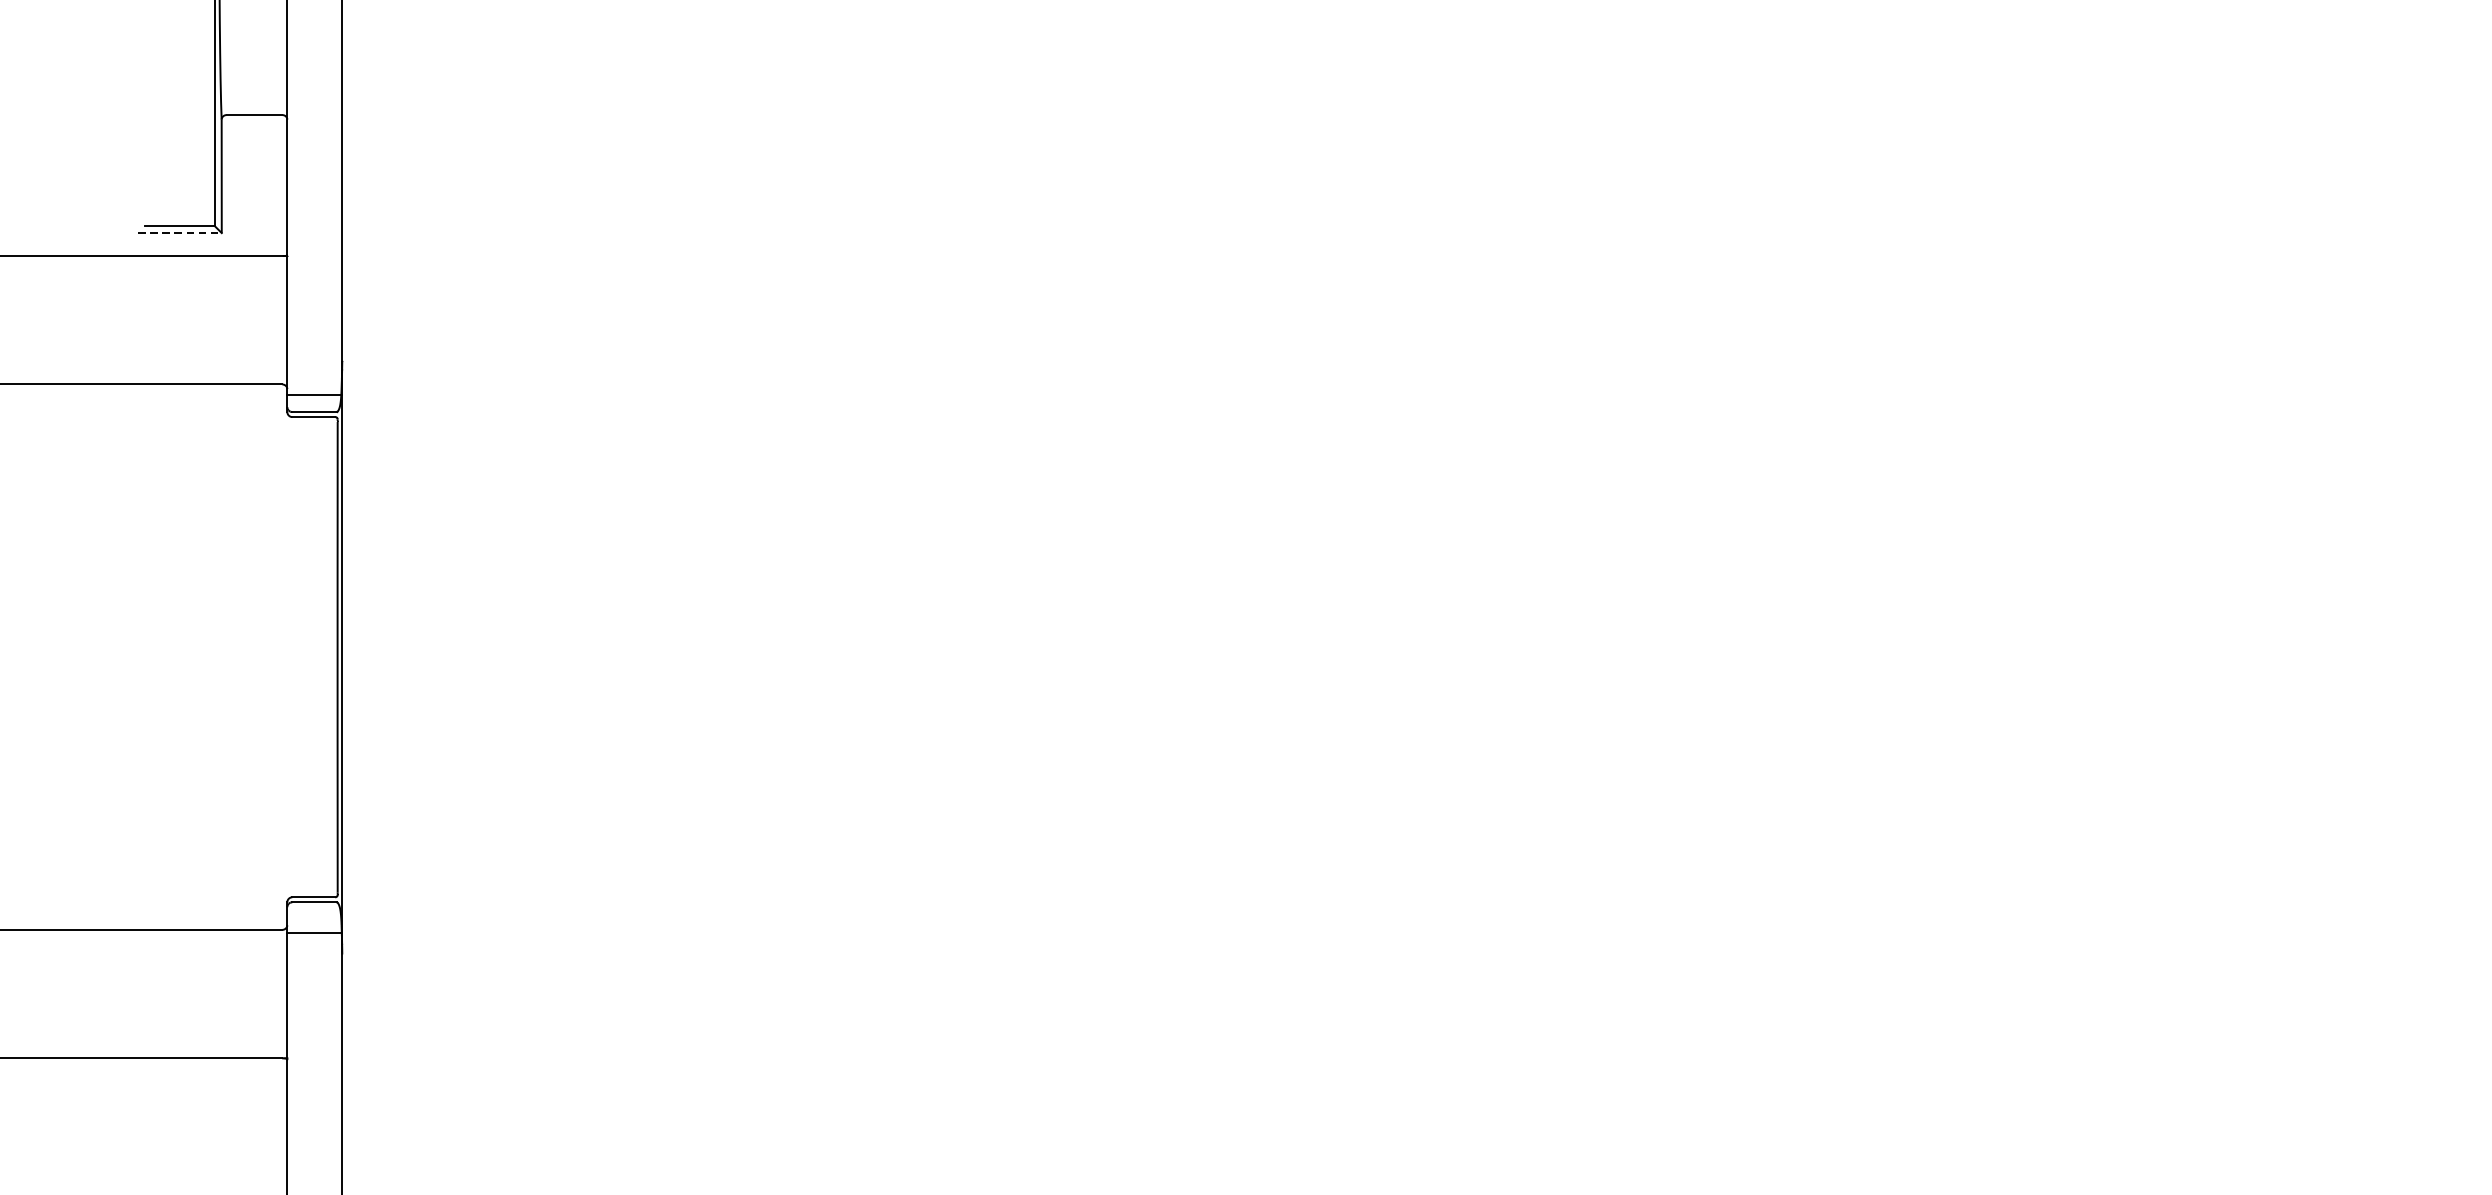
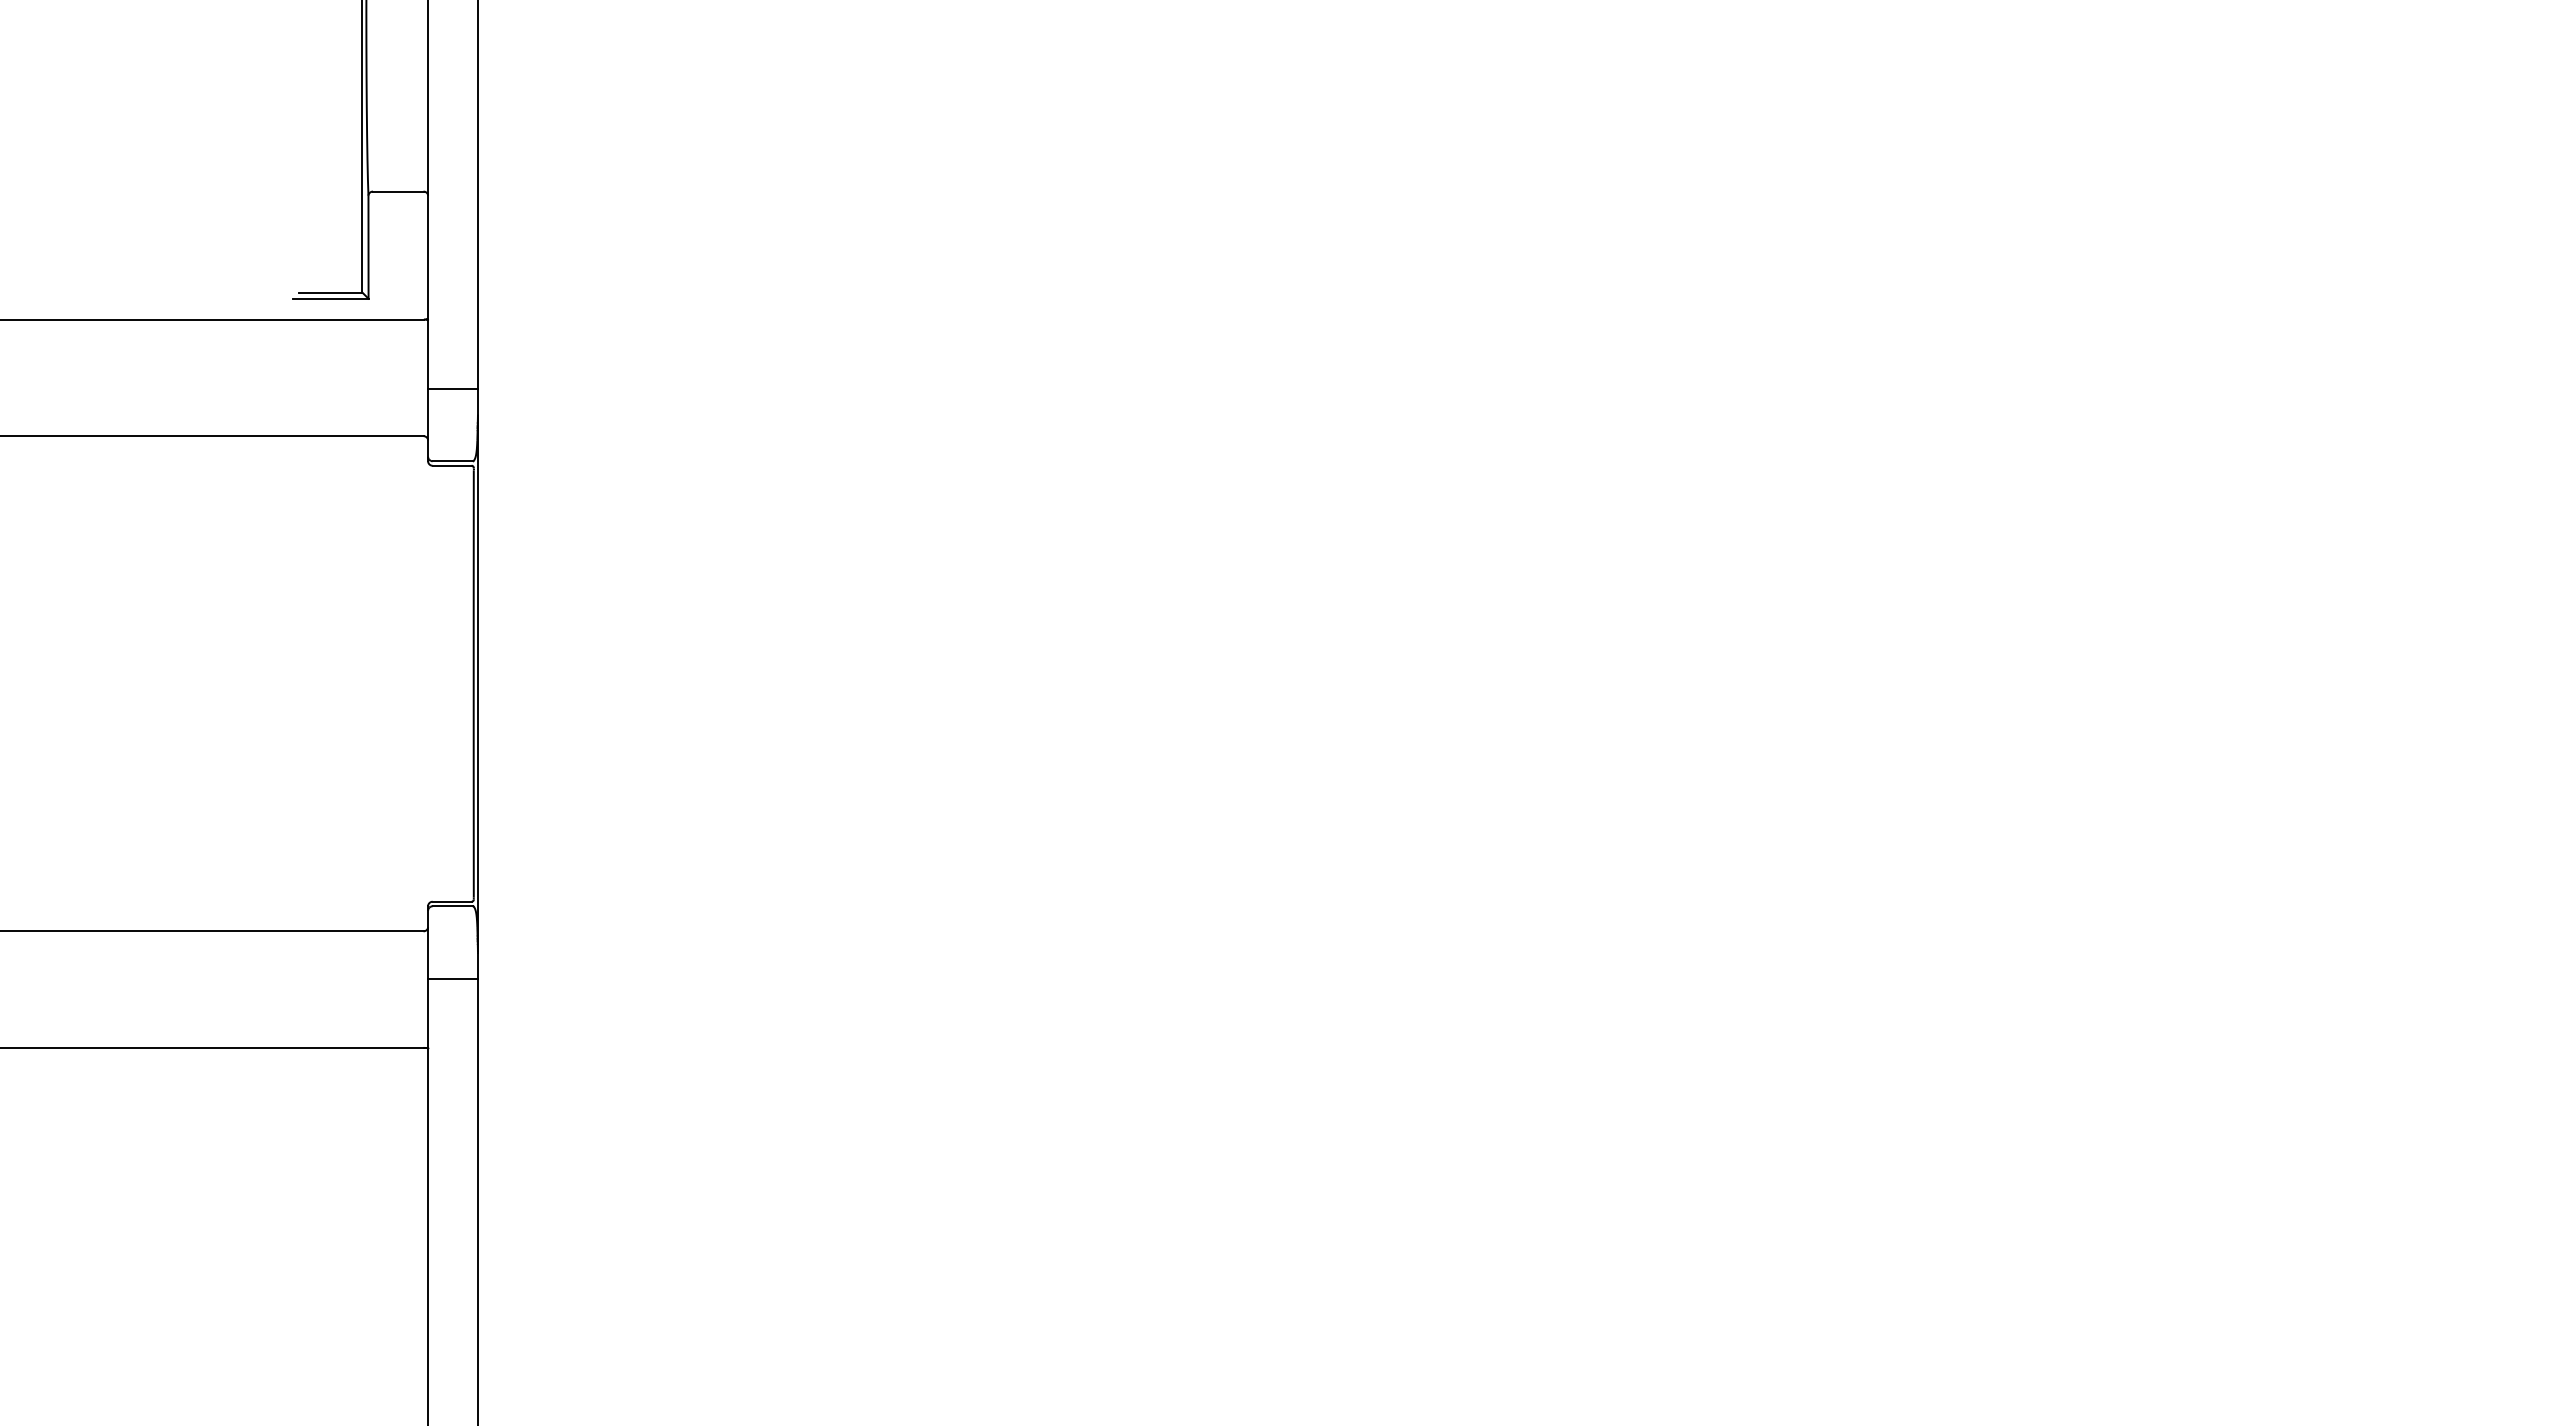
line: (180, 232) -> (331, 298), dashed -> solid
line: (314, 394) -> (452, 388), moved
line: (314, 933) -> (452, 978), moved

